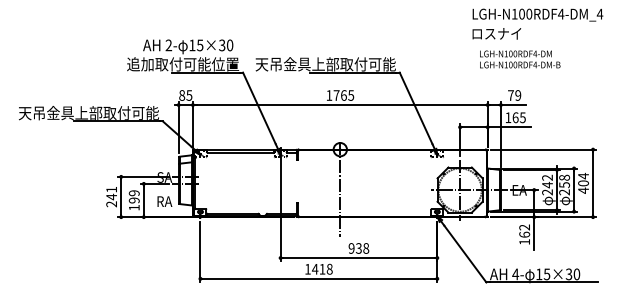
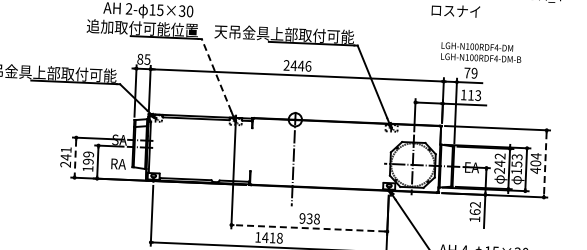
text: (520, 59) -> (481, 52), moved
text: (340, 95) -> (297, 65), 1765 -> 2446
line: (259, 107) -> (216, 74), solid -> dashed
text: (518, 117) -> (473, 95), 165 -> 113
line: (593, 183) -> (545, 163), solid -> dashed
text: (564, 184) -> (516, 163), 258 -> 153
line: (121, 197) -> (75, 158), solid -> dashed
line: (358, 258) -> (308, 228), solid -> dashed

